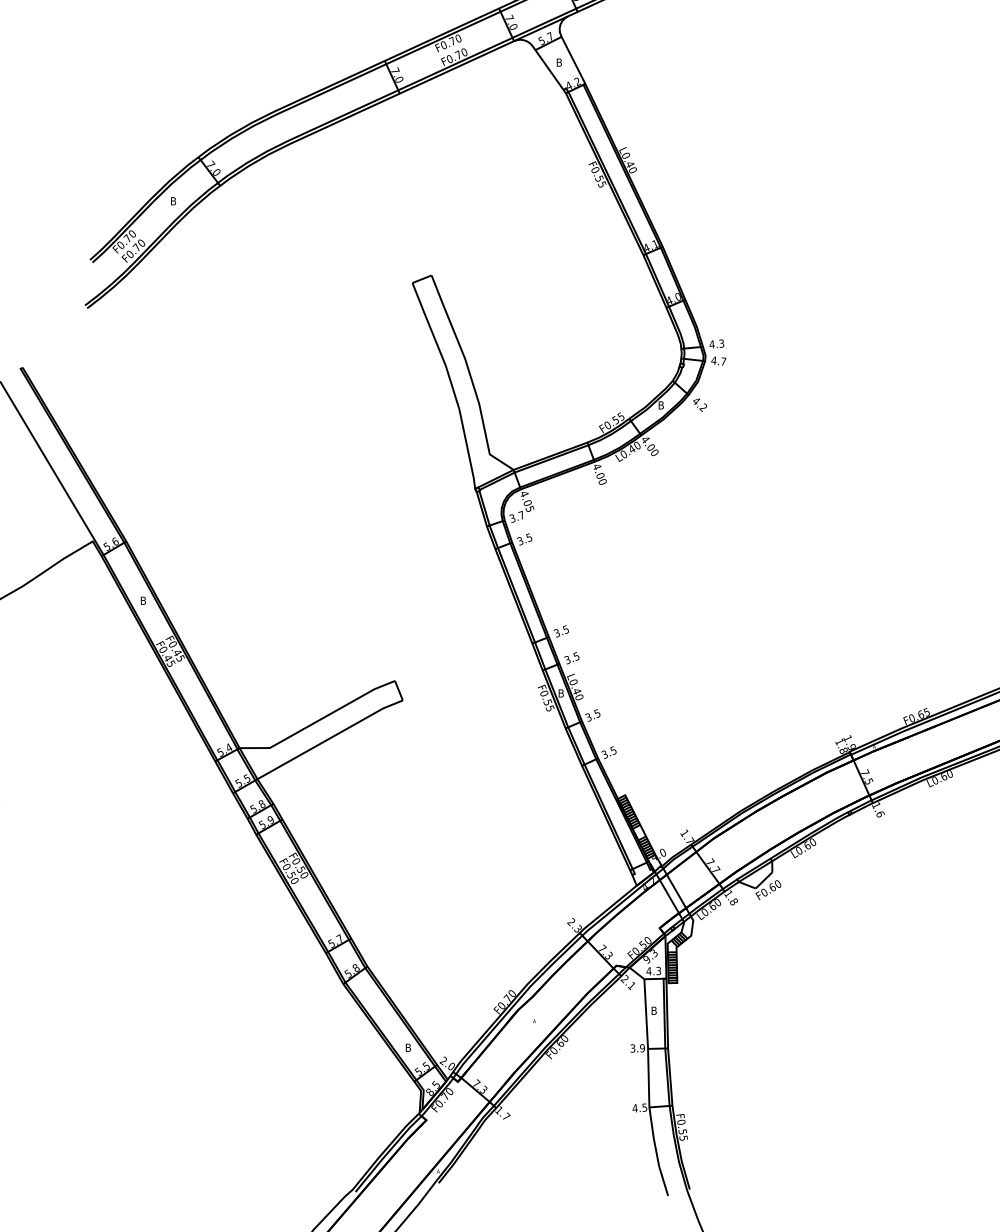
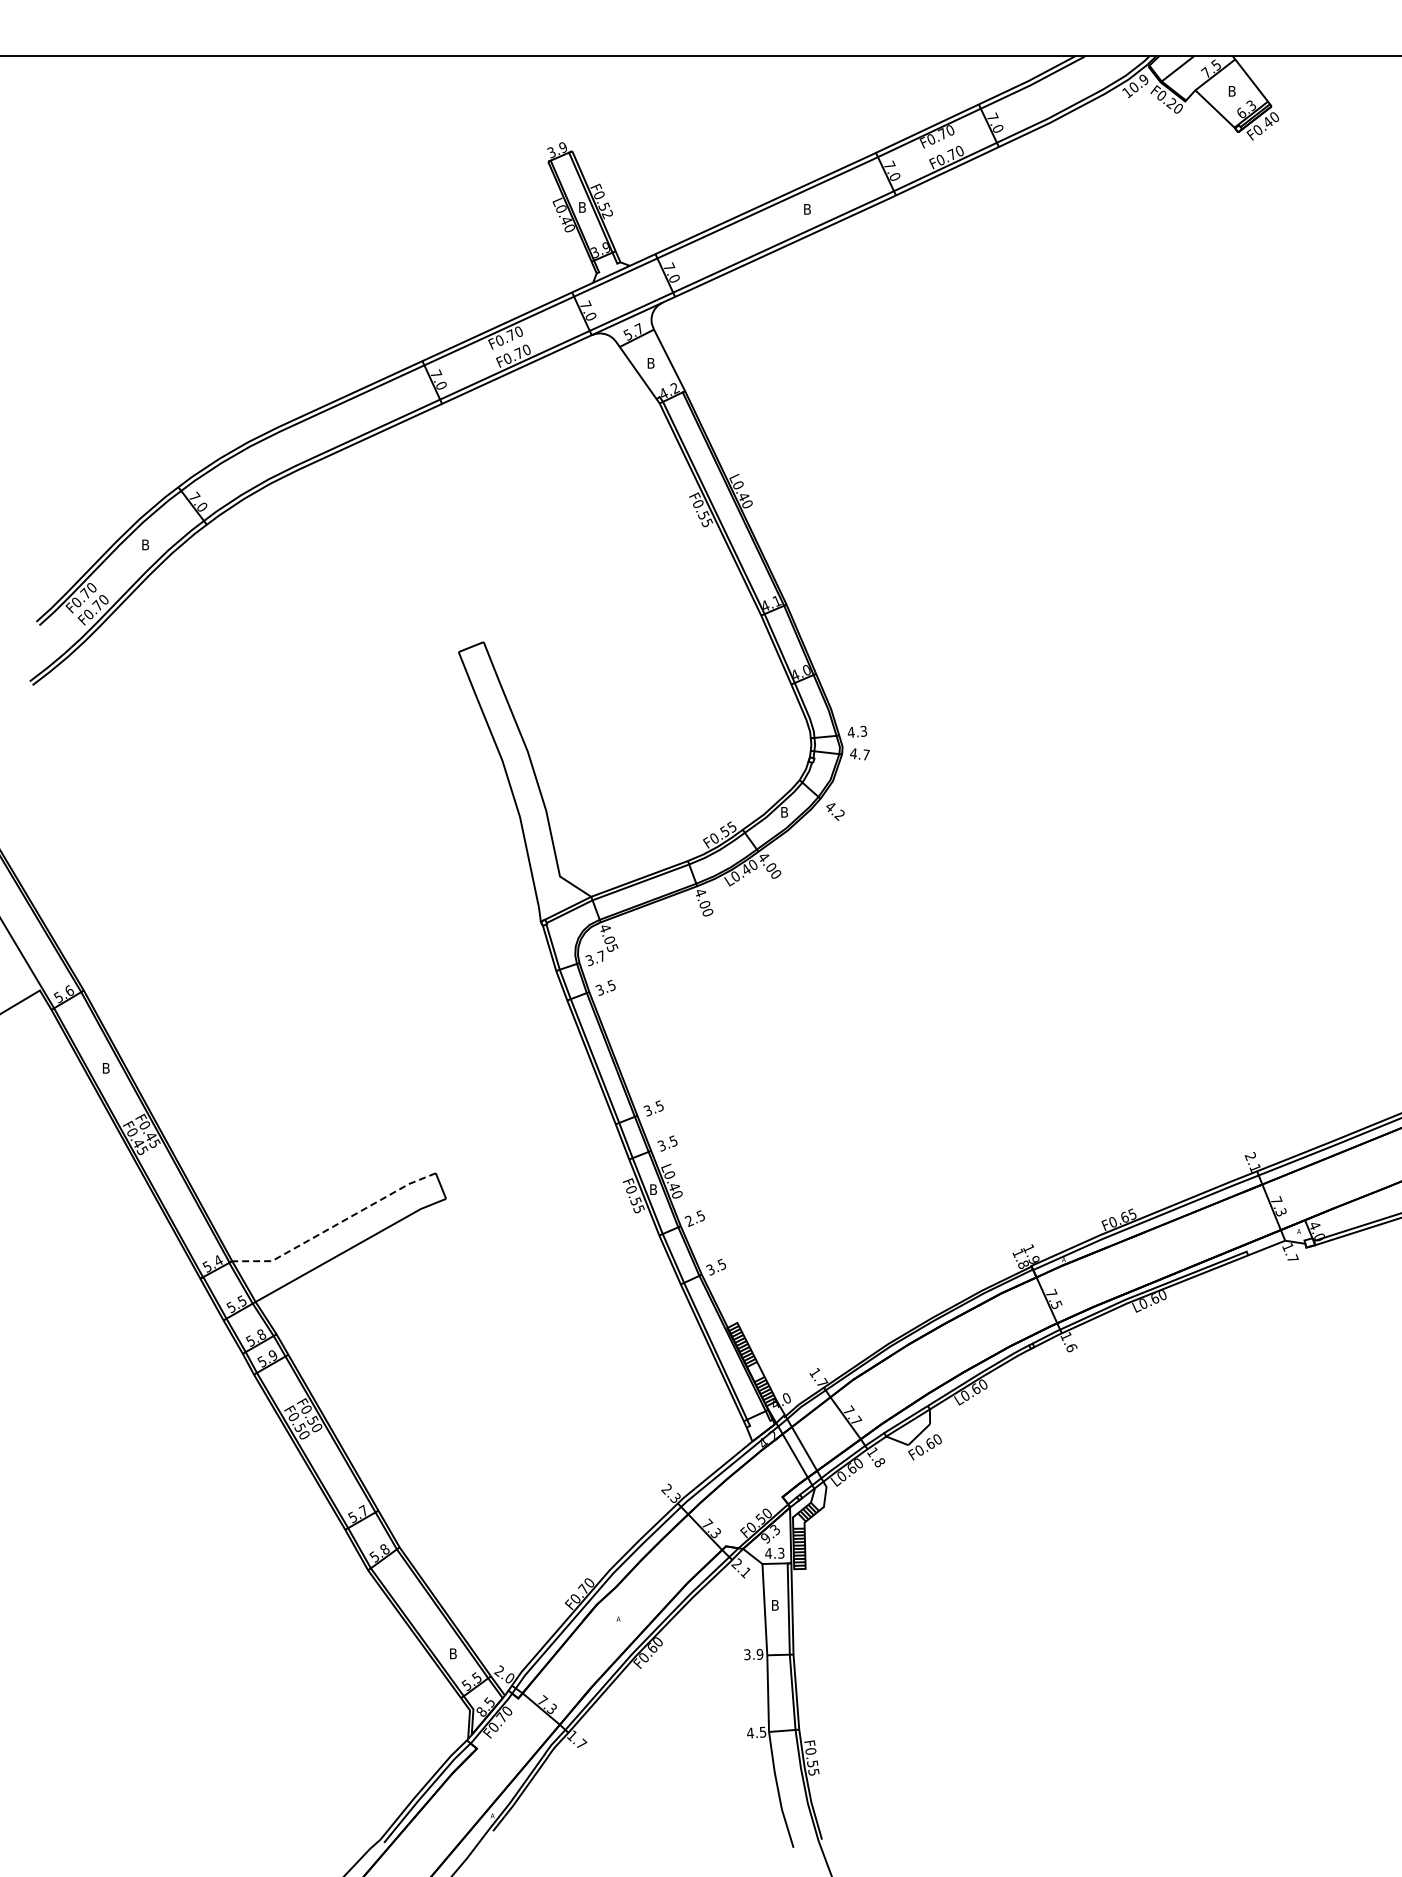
text: (587, 717) -> (688, 1220), 3.5 -> 2.5
line: (318, 720) -> (335, 1225), solid -> dashed

